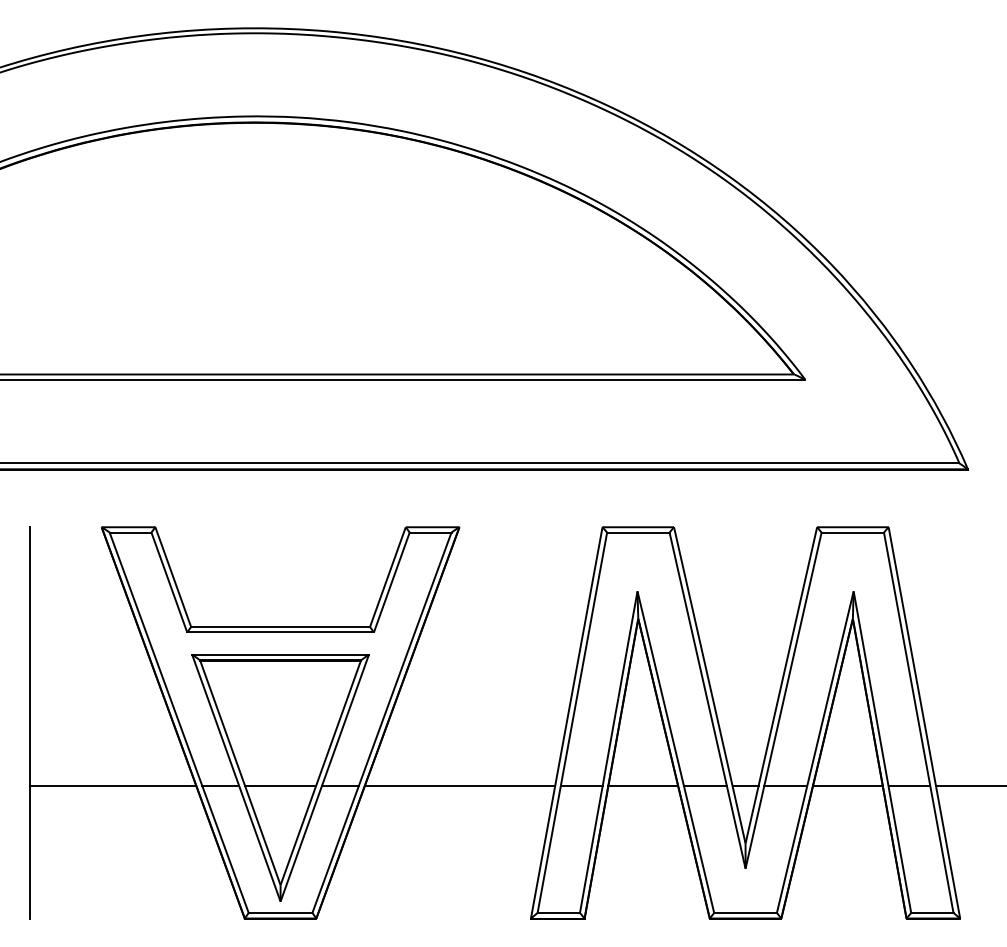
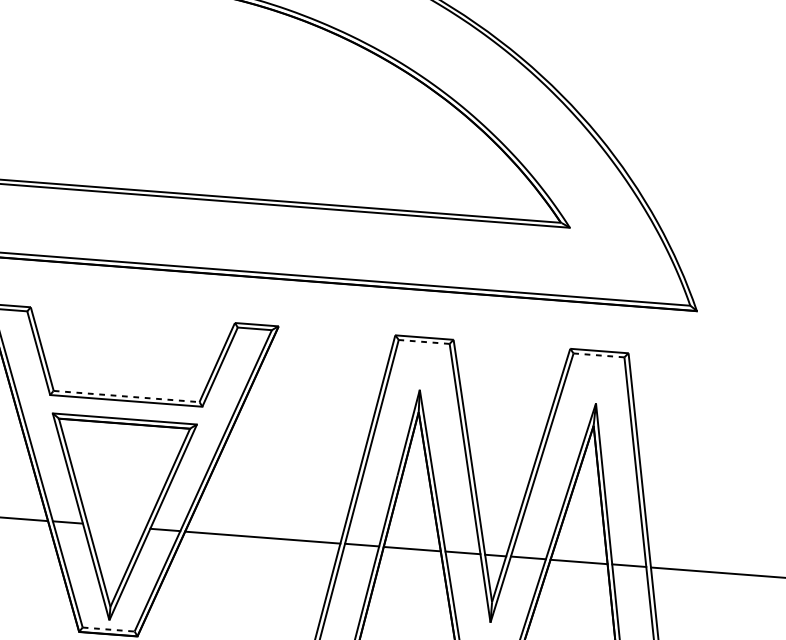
line: (637, 532) -> (423, 341), solid -> dashed
line: (852, 532) -> (598, 355), solid -> dashed
line: (281, 627) -> (127, 396), solid -> dashed
line: (280, 786) -> (116, 526), removed
line: (280, 912) -> (108, 629), solid -> dashed

